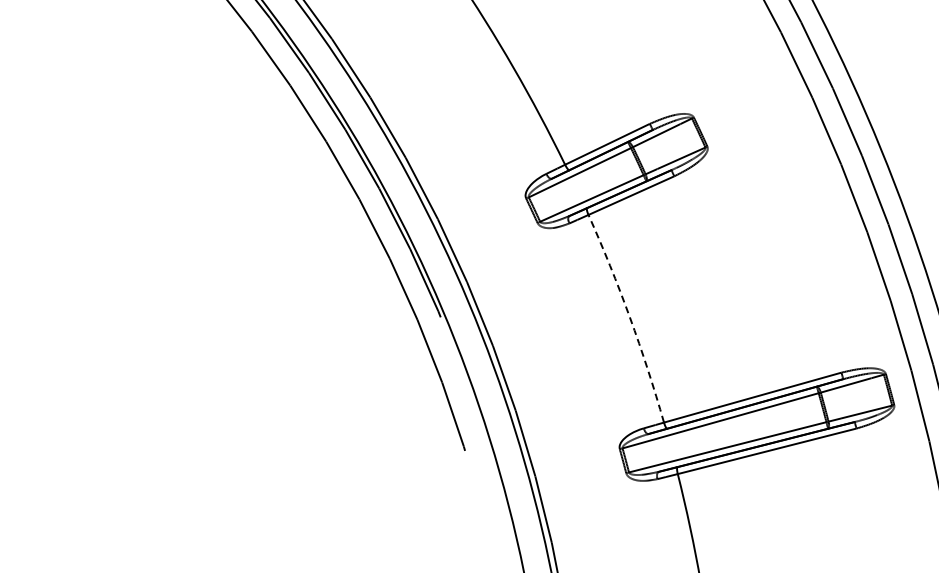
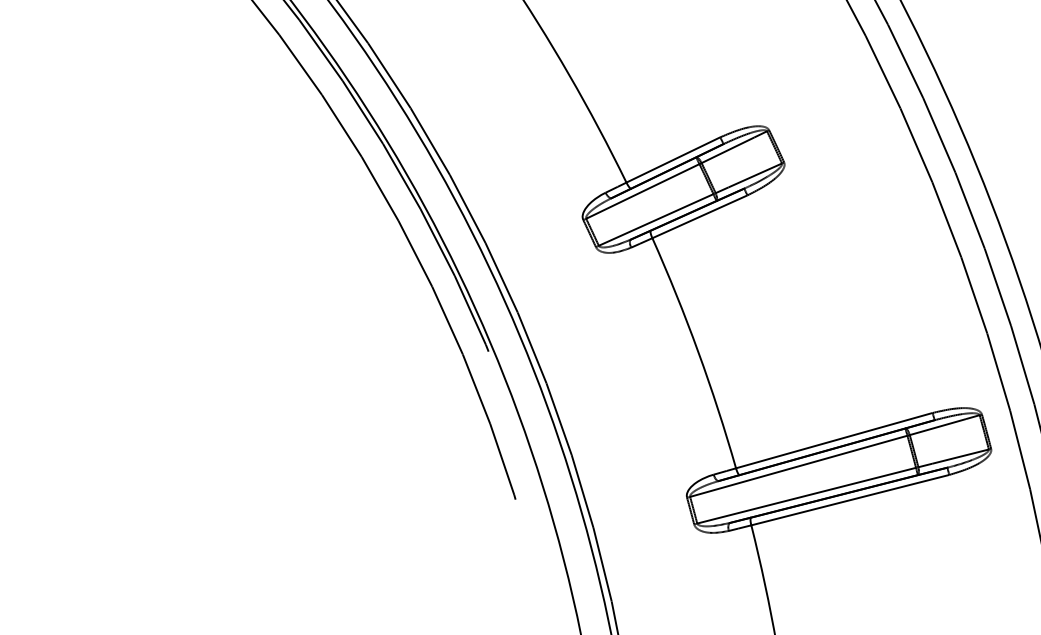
arc: (629, 317) -> (697, 351), dashed -> solid

